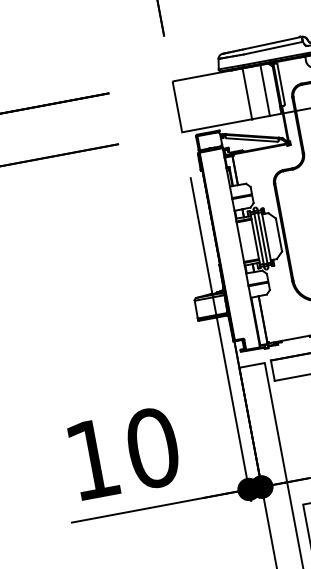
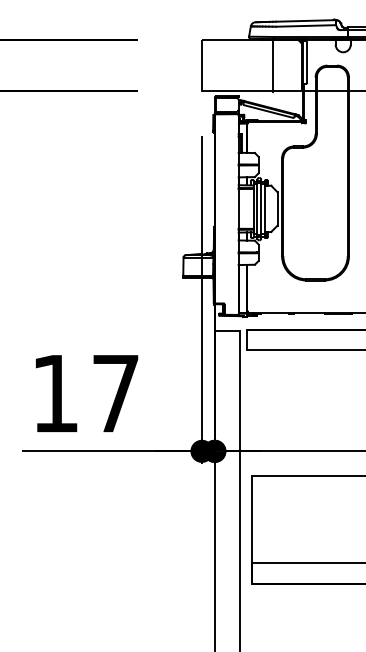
line: (265, 90) -> (290, 65), removed
text: (152, 448) -> (115, 393), 10 -> 17

